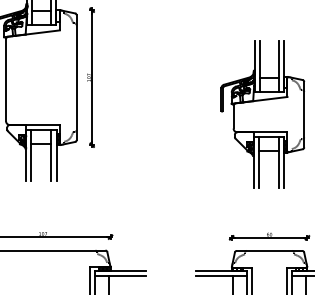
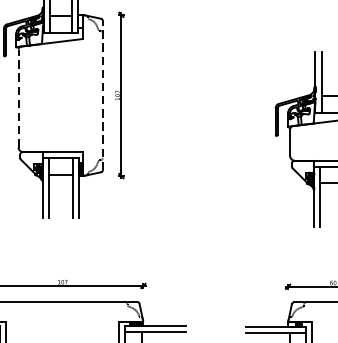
line: (76, 77) -> (102, 95), solid -> dashed
line: (6, 80) -> (19, 98), solid -> dashed

